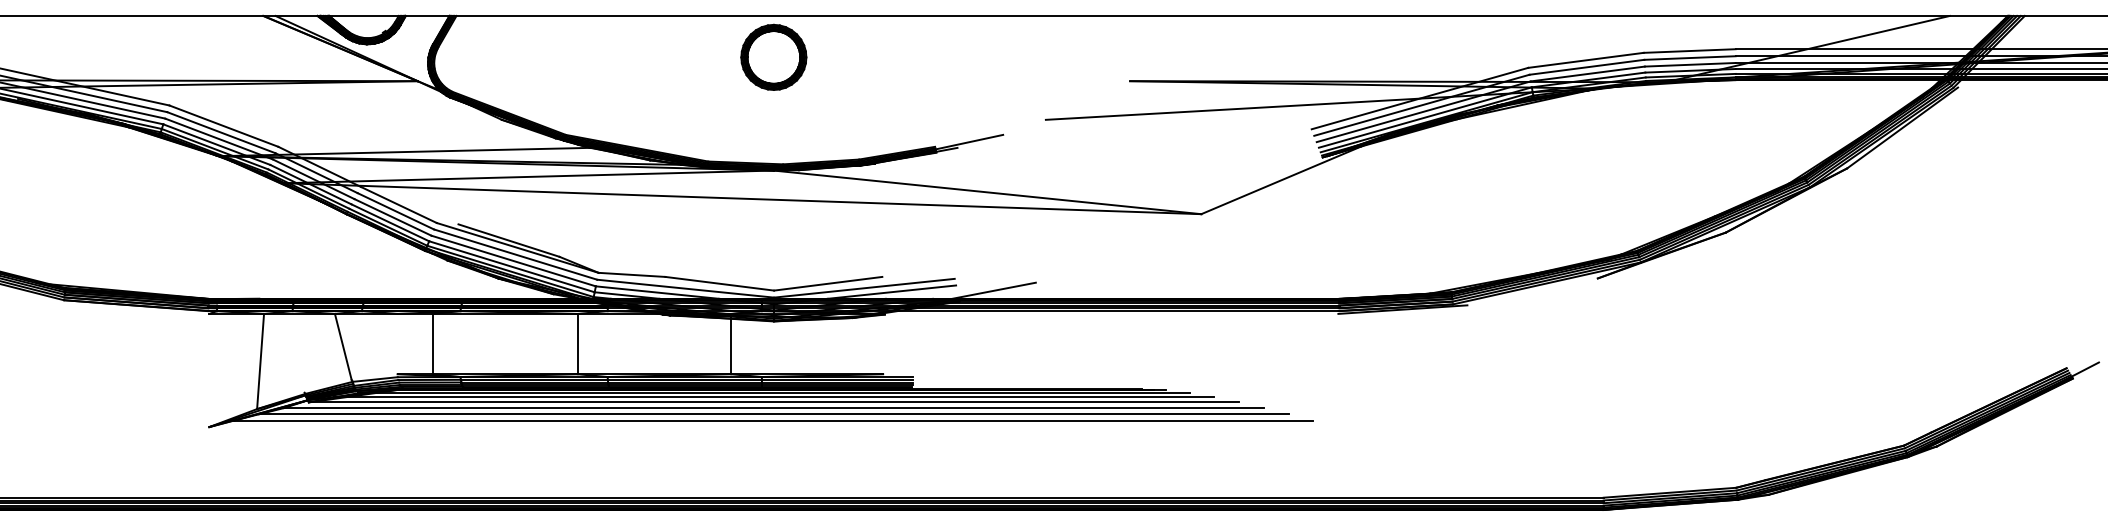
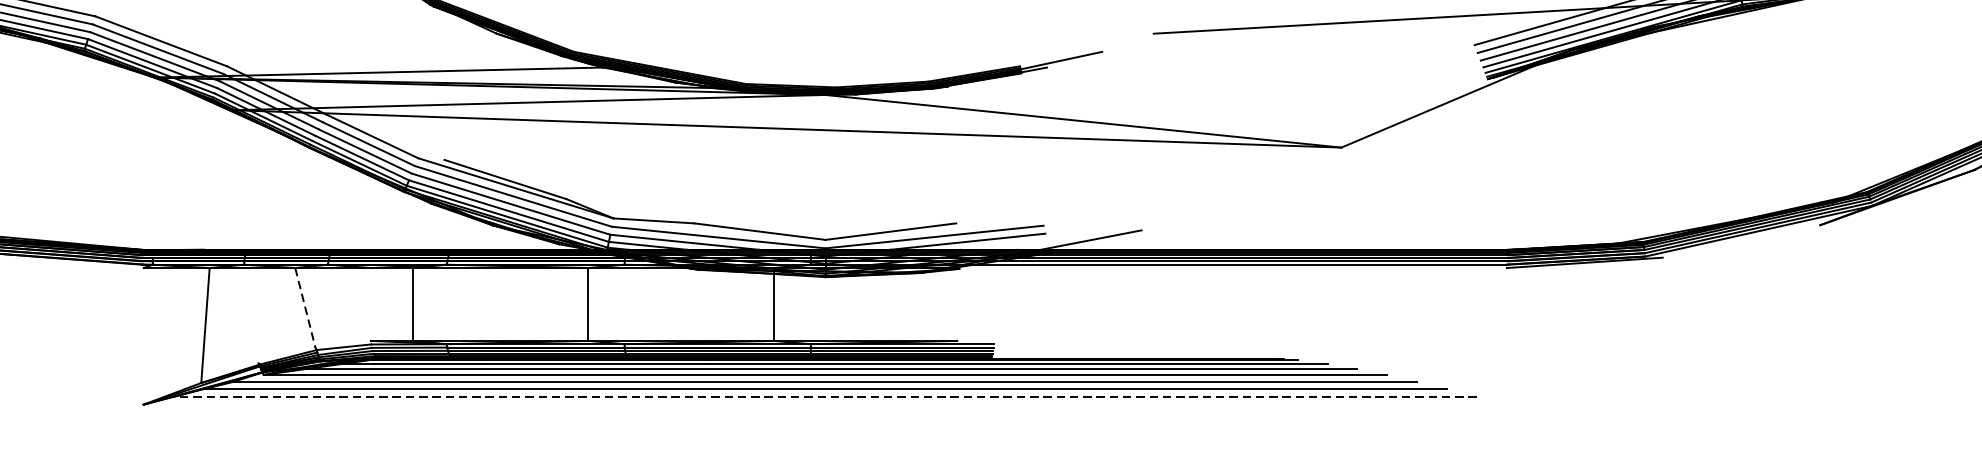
line: (343, 347) -> (305, 308), solid -> dashed
line: (773, 420) -> (824, 396), solid -> dashed

